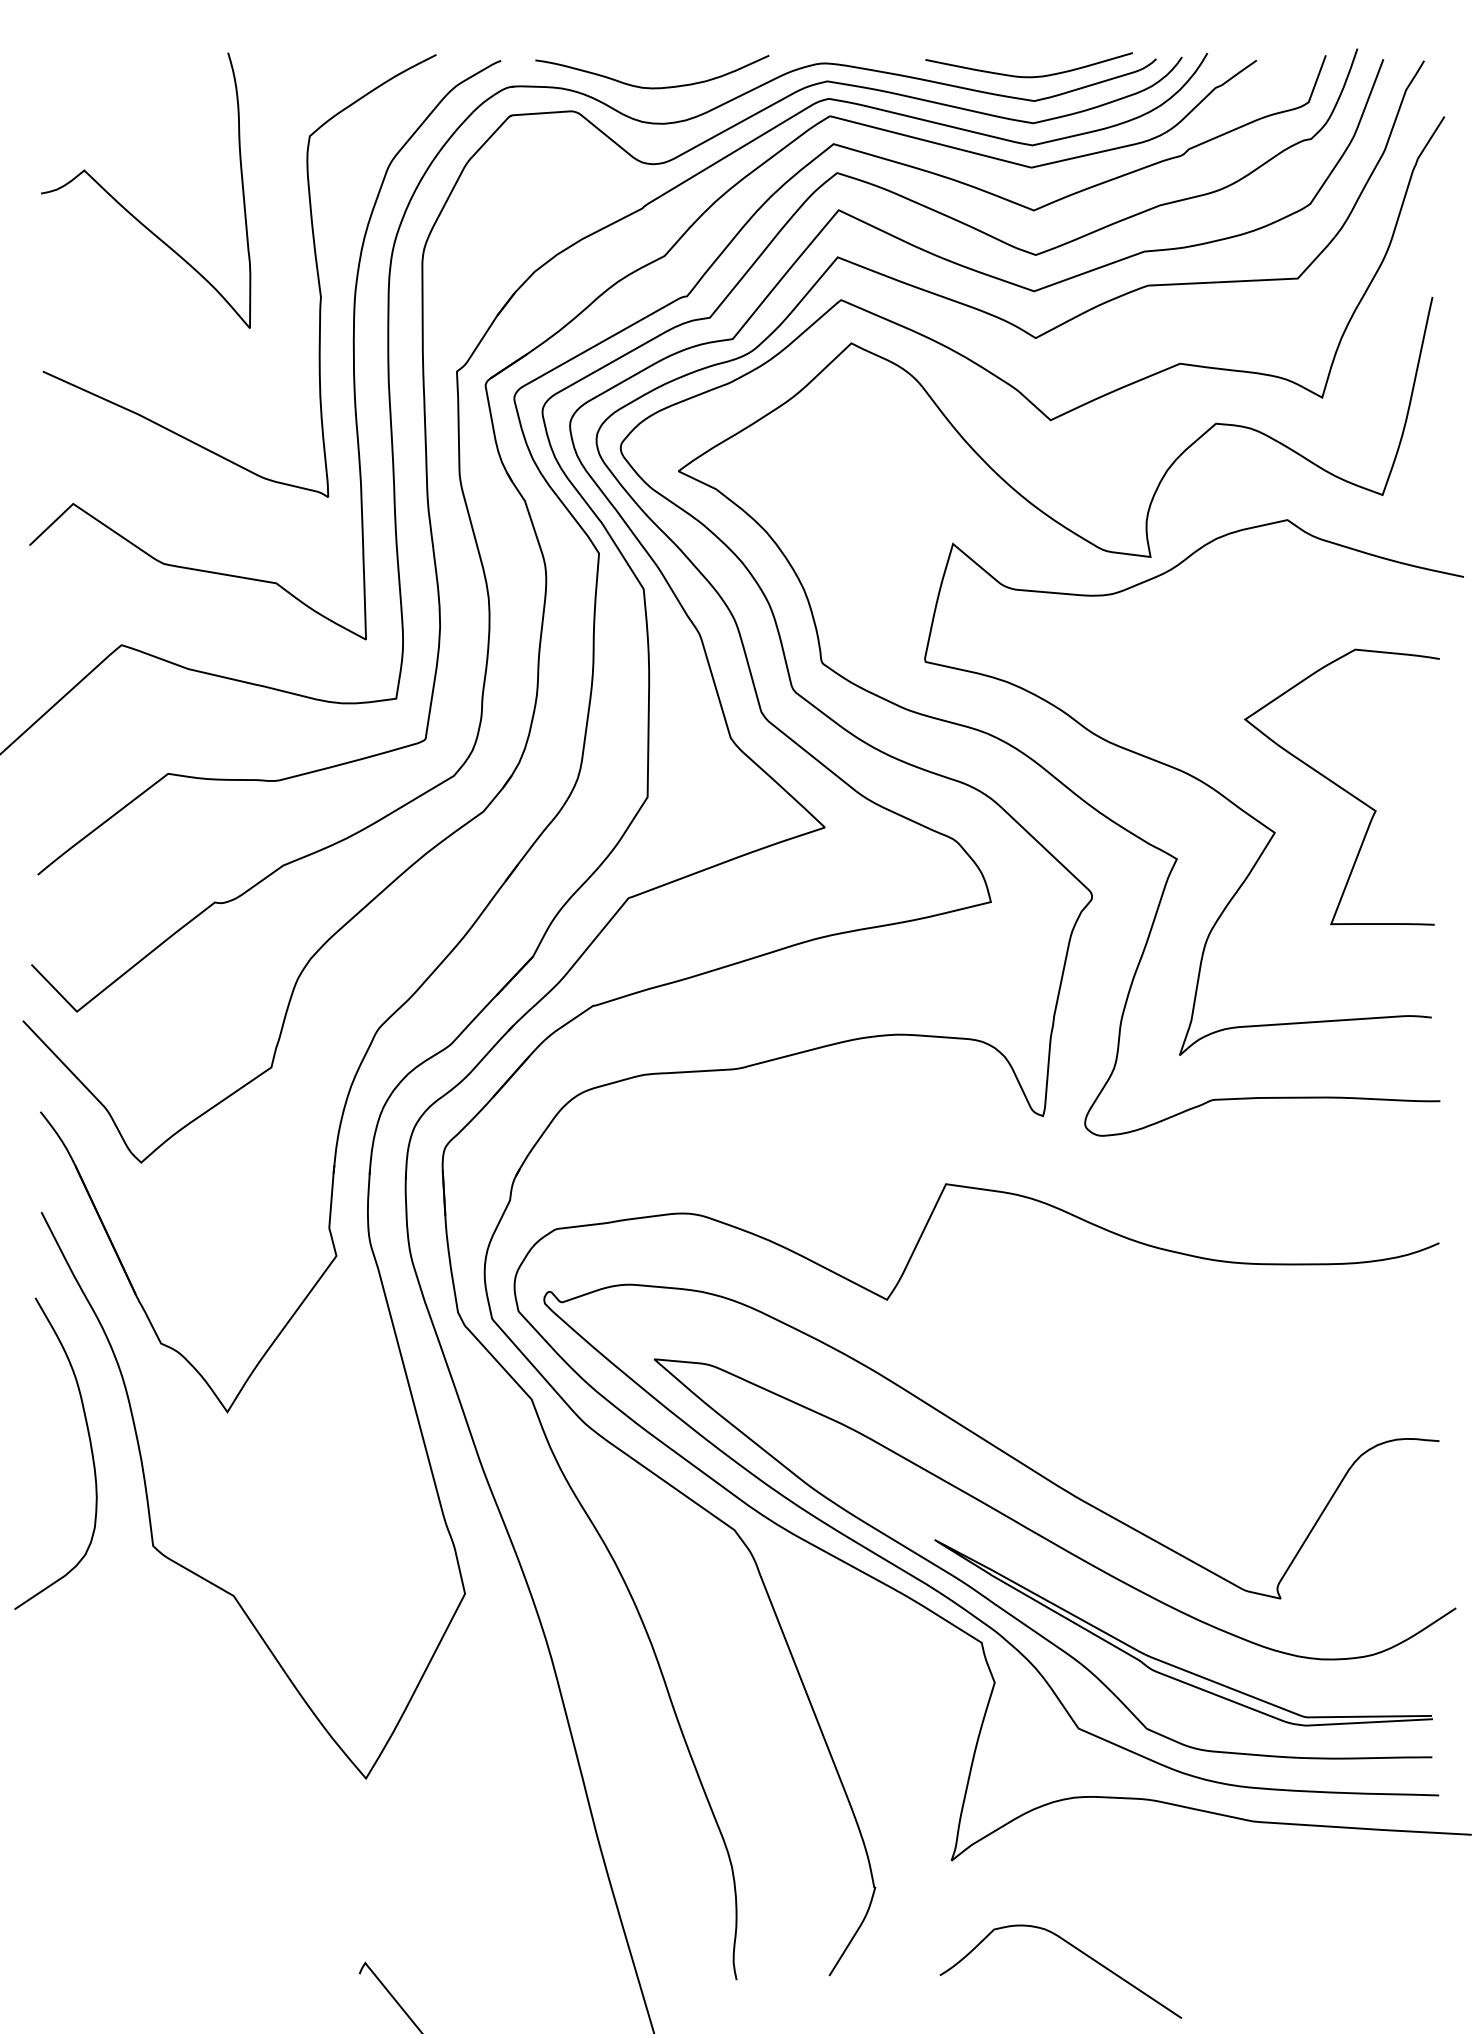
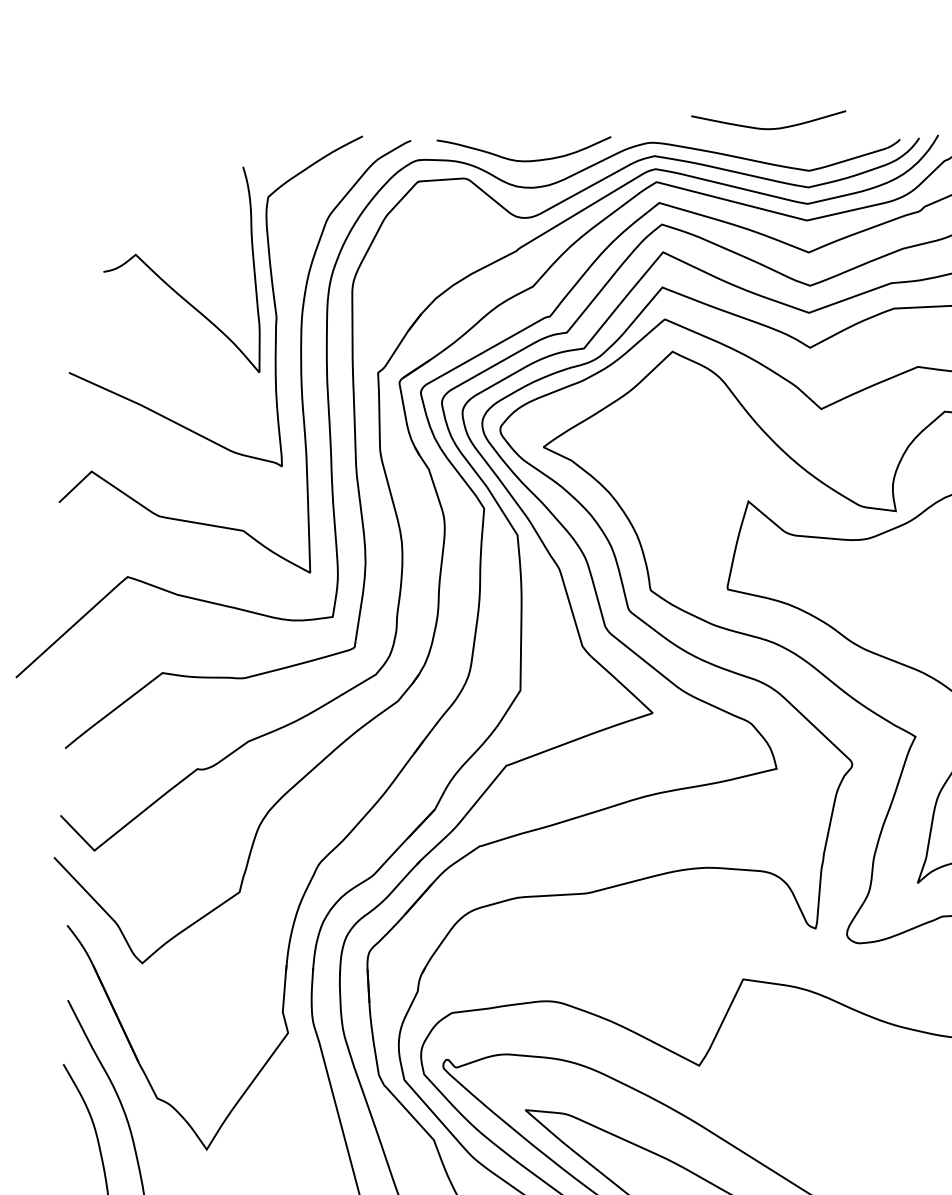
curve: (1028, 76) -> (768, 128), moved
curve: (127, 209) -> (168, 283), moved

